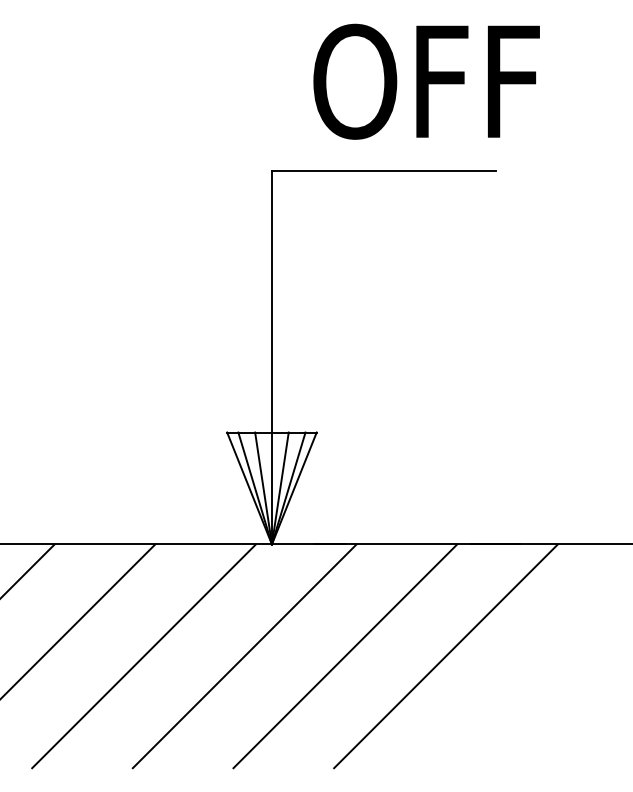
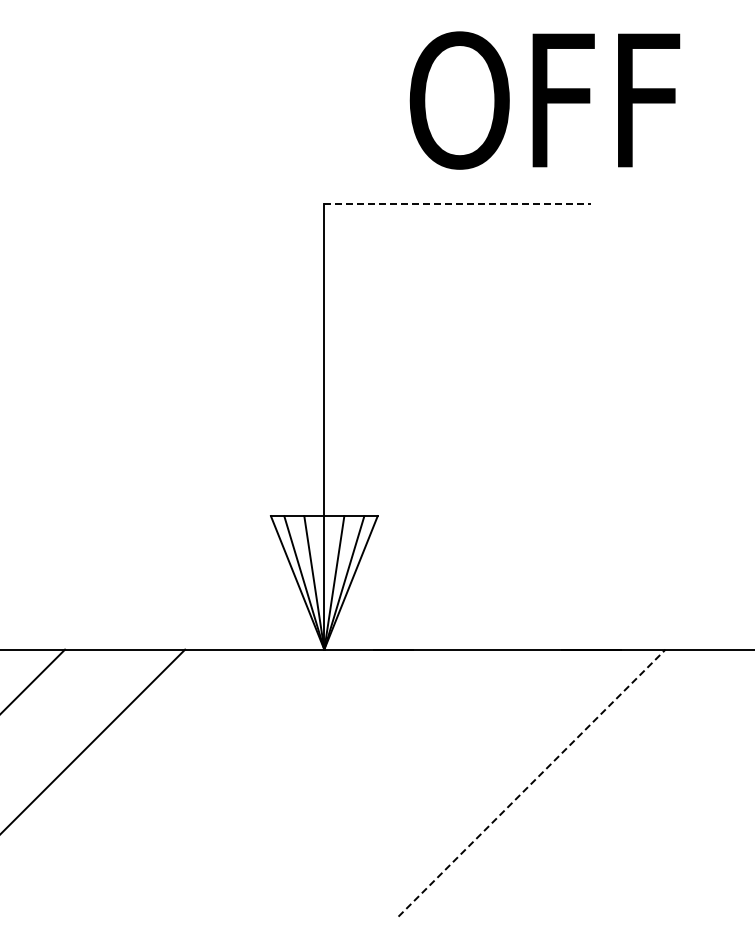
text: (426, 81) -> (544, 100), moved
line: (383, 170) -> (457, 203), solid -> dashed
line: (143, 655) -> (171, 782), removed
line: (244, 655) -> (291, 782), removed
line: (344, 655) -> (411, 782), removed
line: (446, 656) -> (532, 783), solid -> dashed

